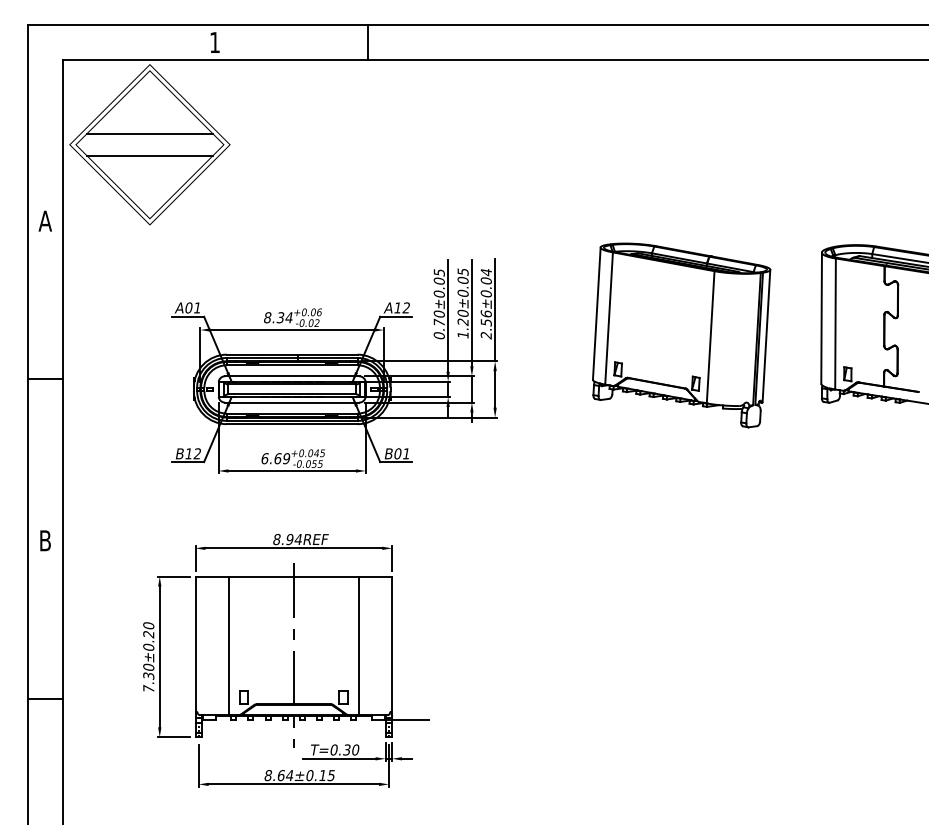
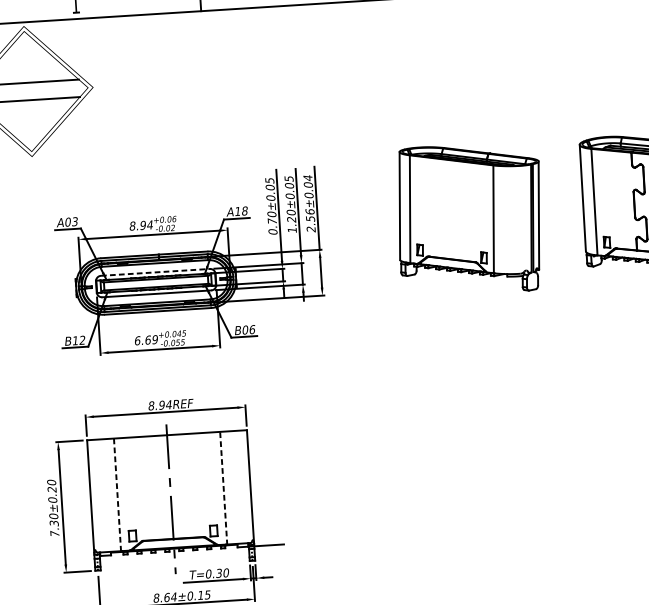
text: (197, 307) -> (75, 221), A01 -> A03
text: (406, 307) -> (244, 210), A12 -> A18
text: (280, 317) -> (142, 225), 8.34 -> 8.94
line: (292, 376) -> (155, 272), solid -> dashed
text: (406, 453) -> (252, 329), B01 -> B06
line: (228, 646) -> (117, 495), solid -> dashed
line: (359, 646) -> (224, 488), solid -> dashed

